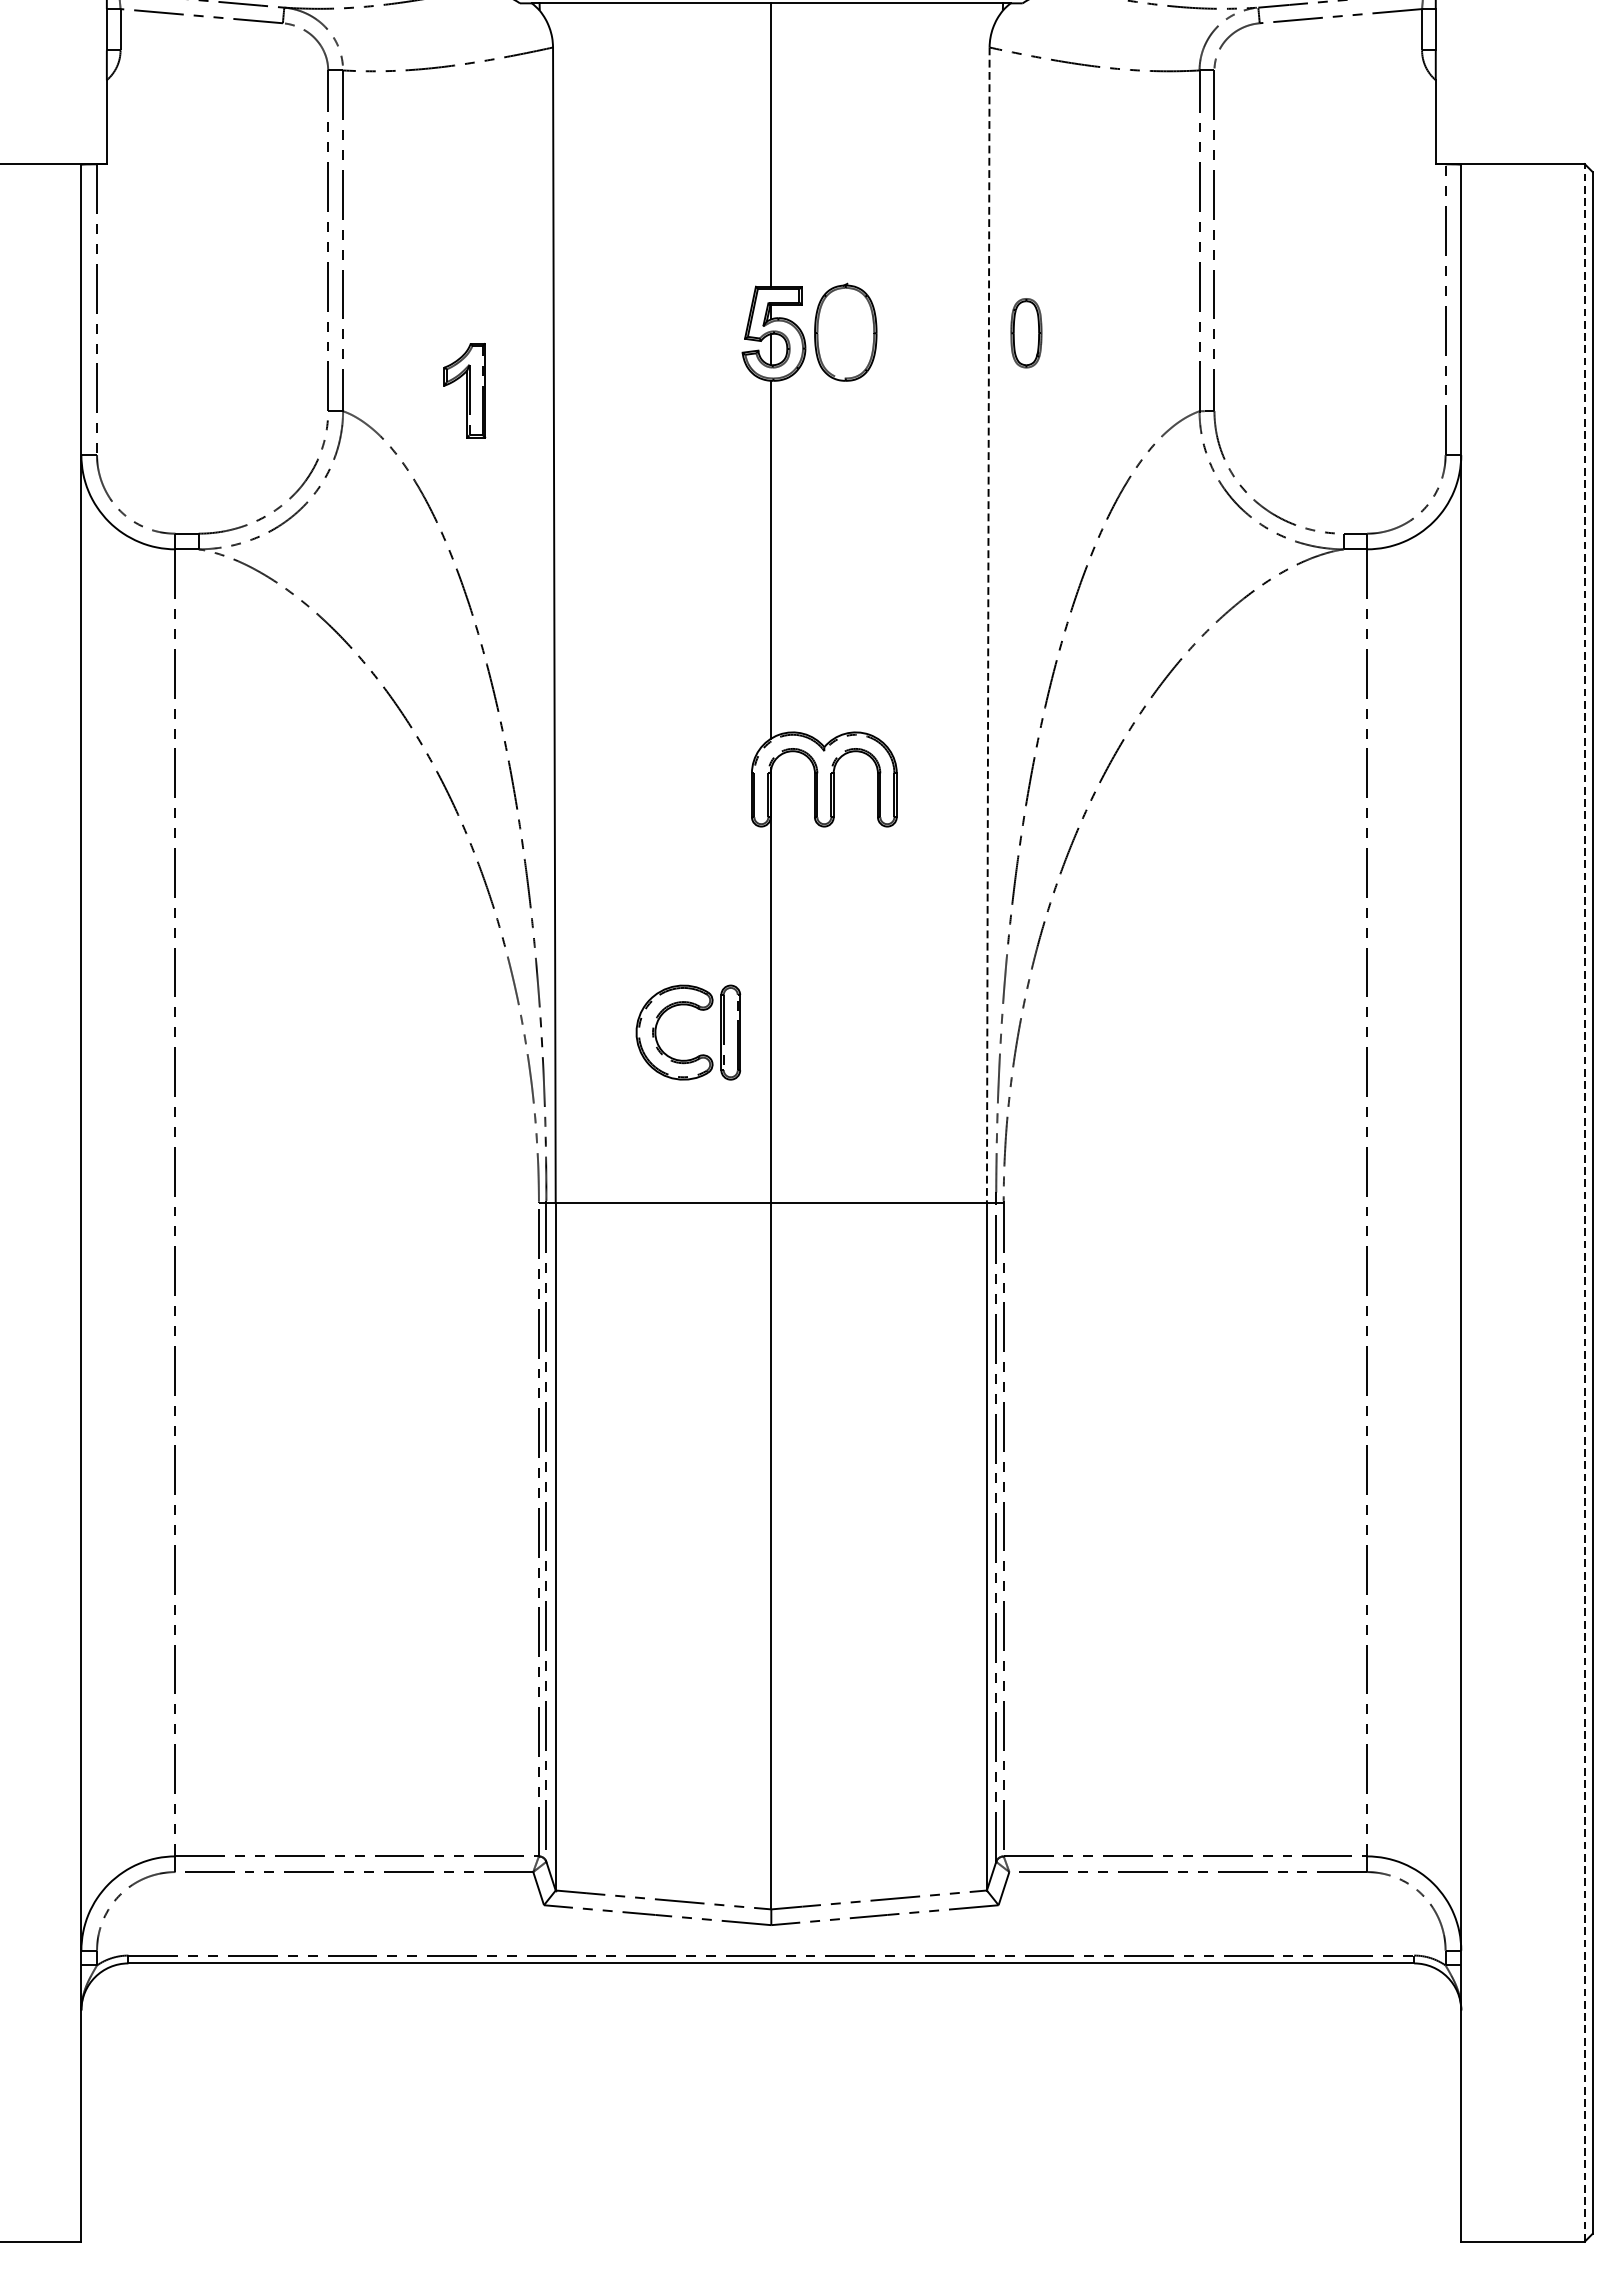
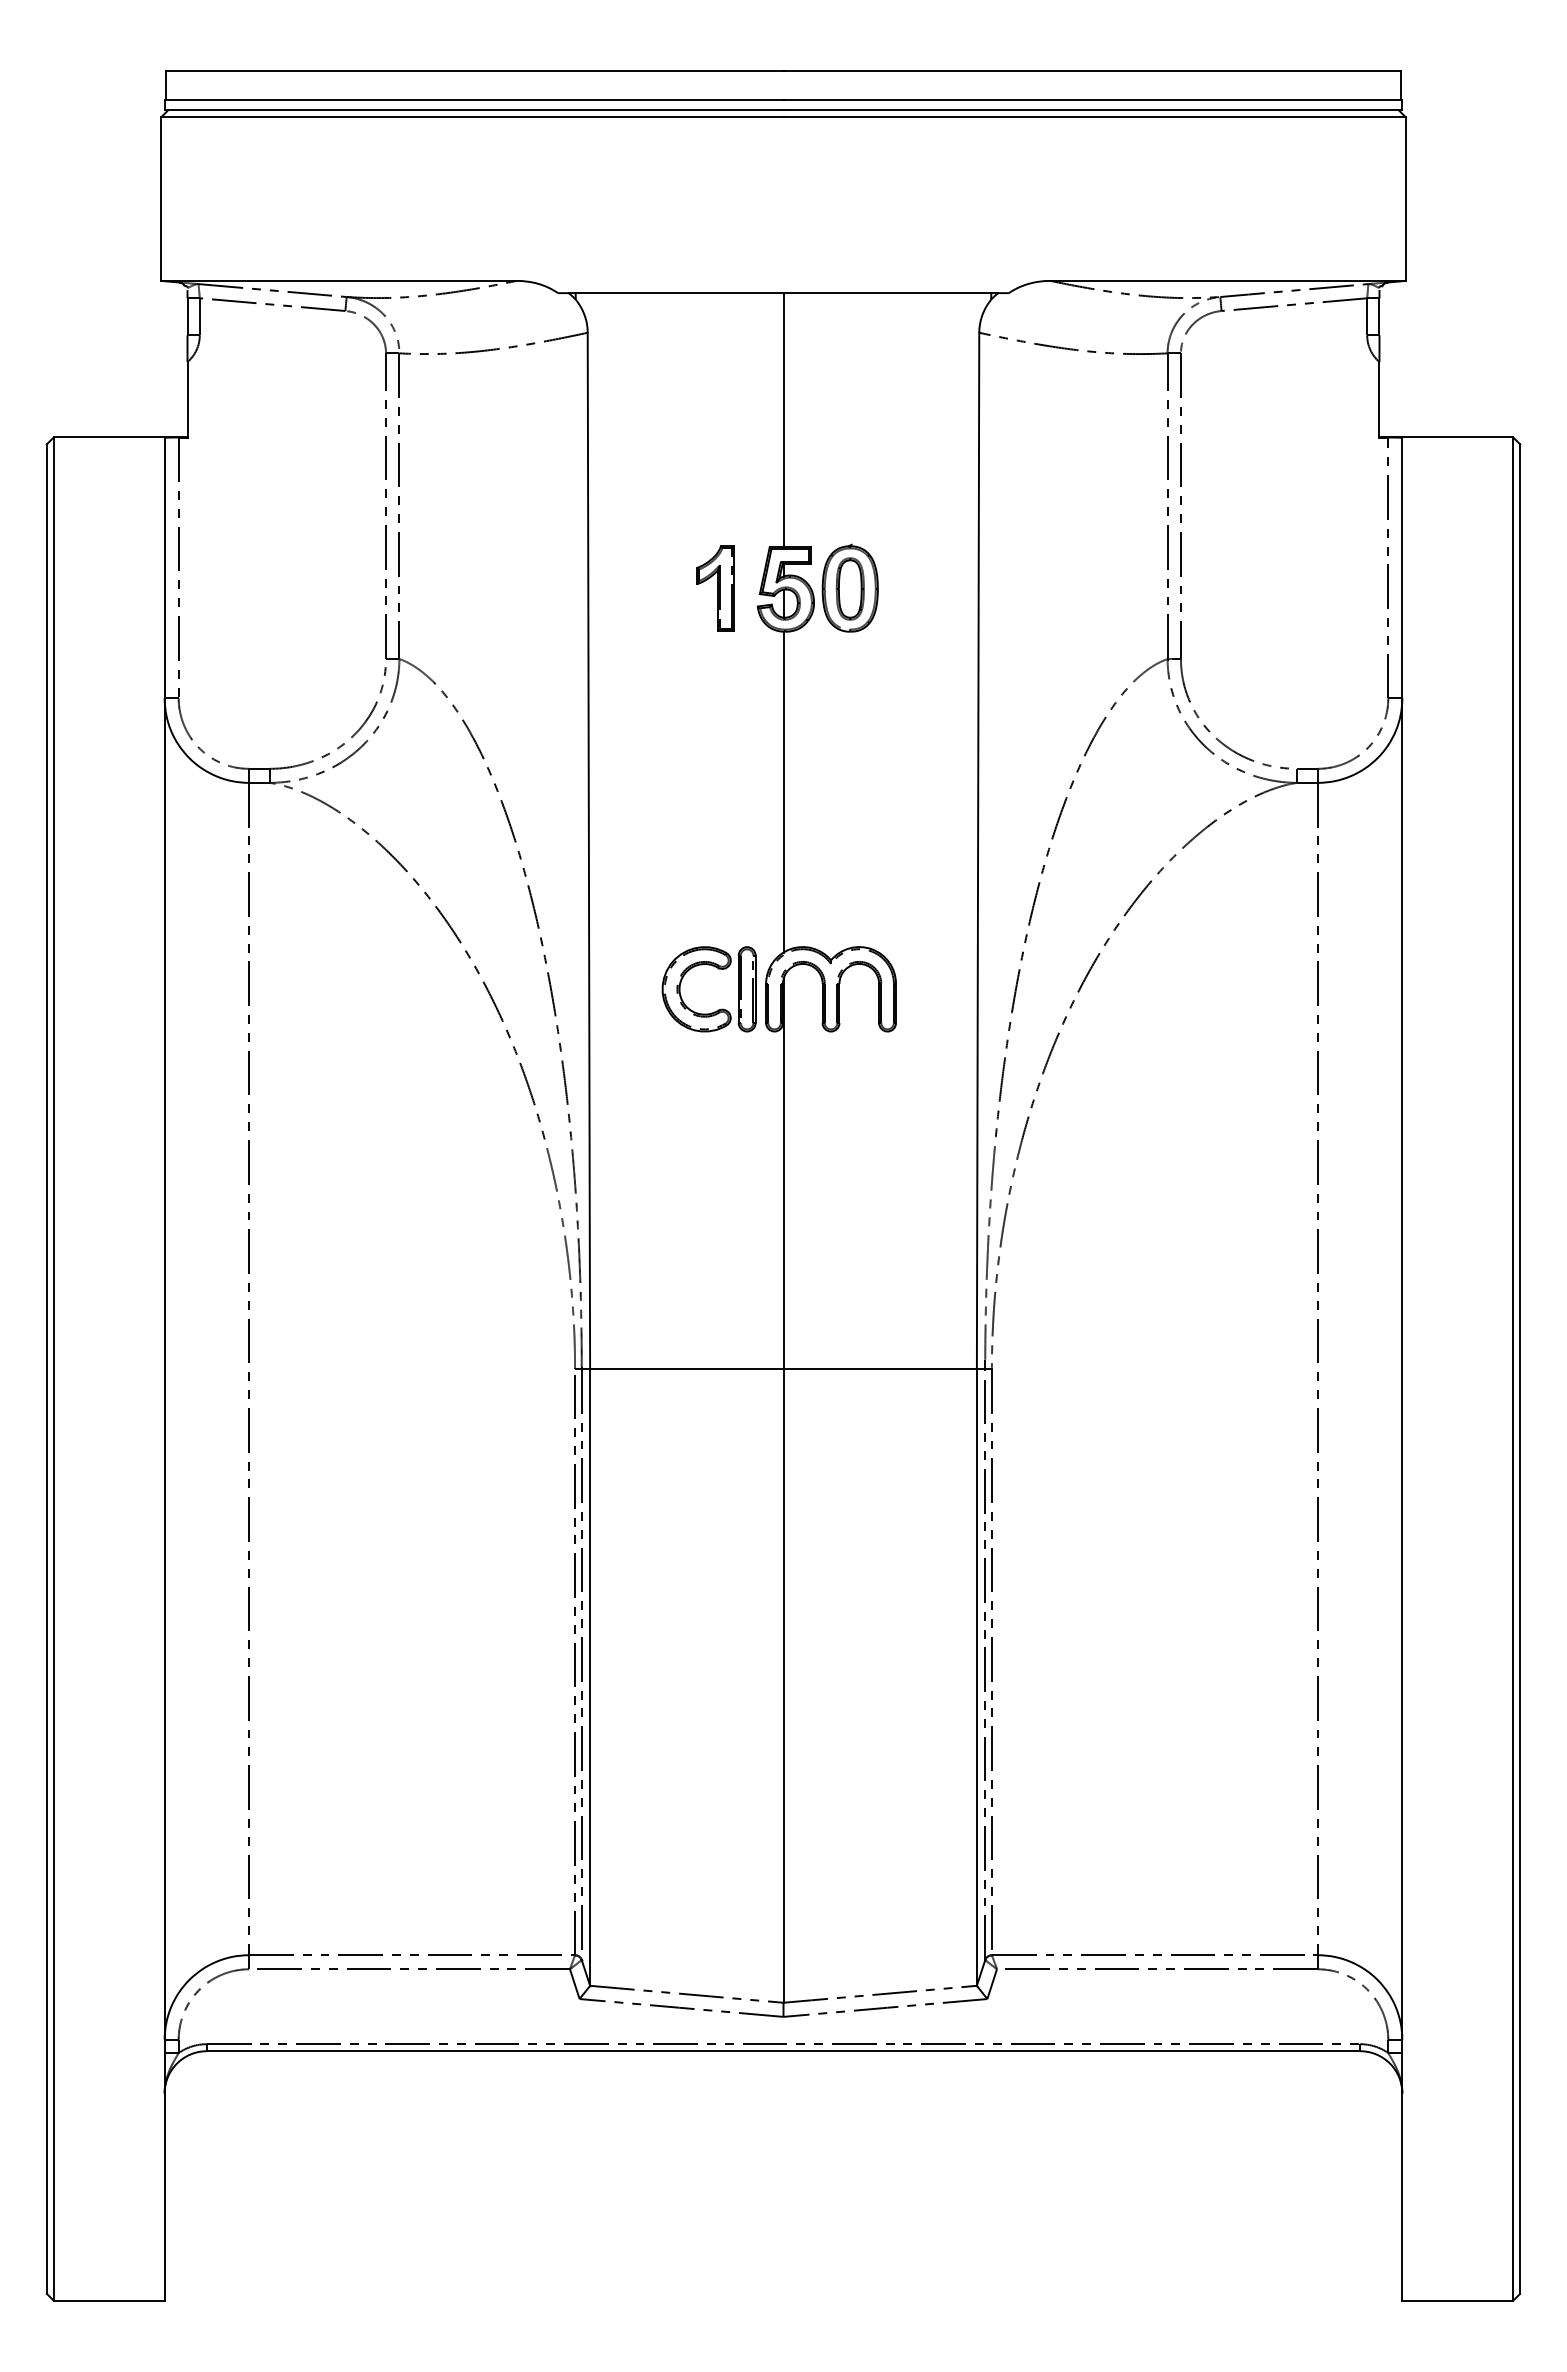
part: (1025, 332) -> (849, 588), moved
part: (464, 390) -> (715, 588), moved
line: (988, 625) -> (978, 851), dashed -> solid
part: (698, 1010) -> (718, 969), moved
line: (1585, 1203) -> (1513, 1369), dashed -> solid

